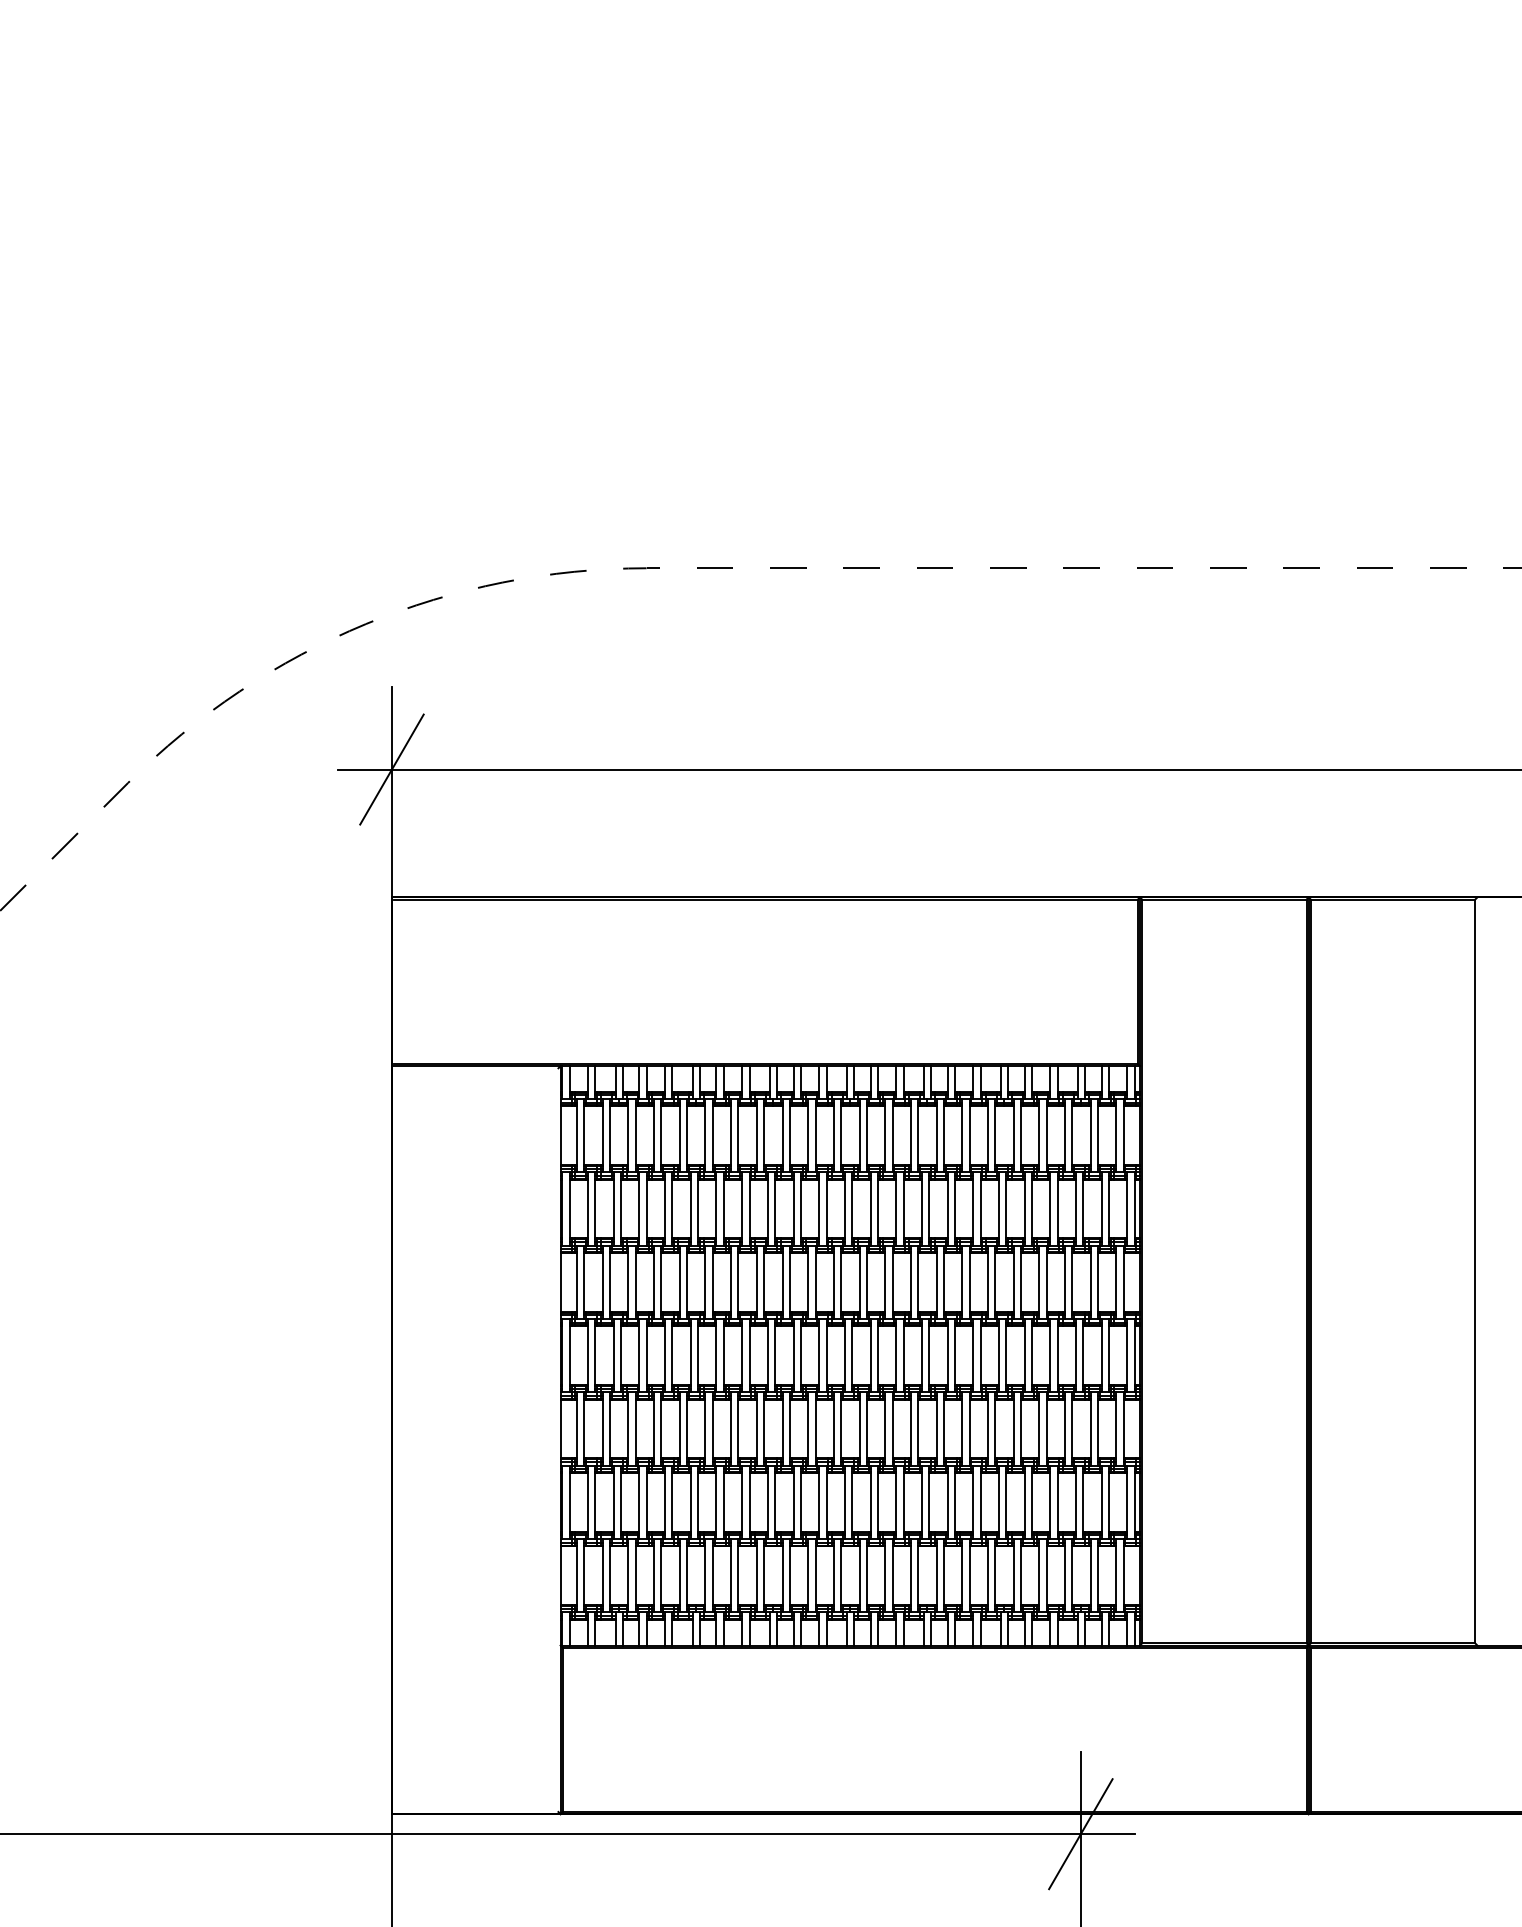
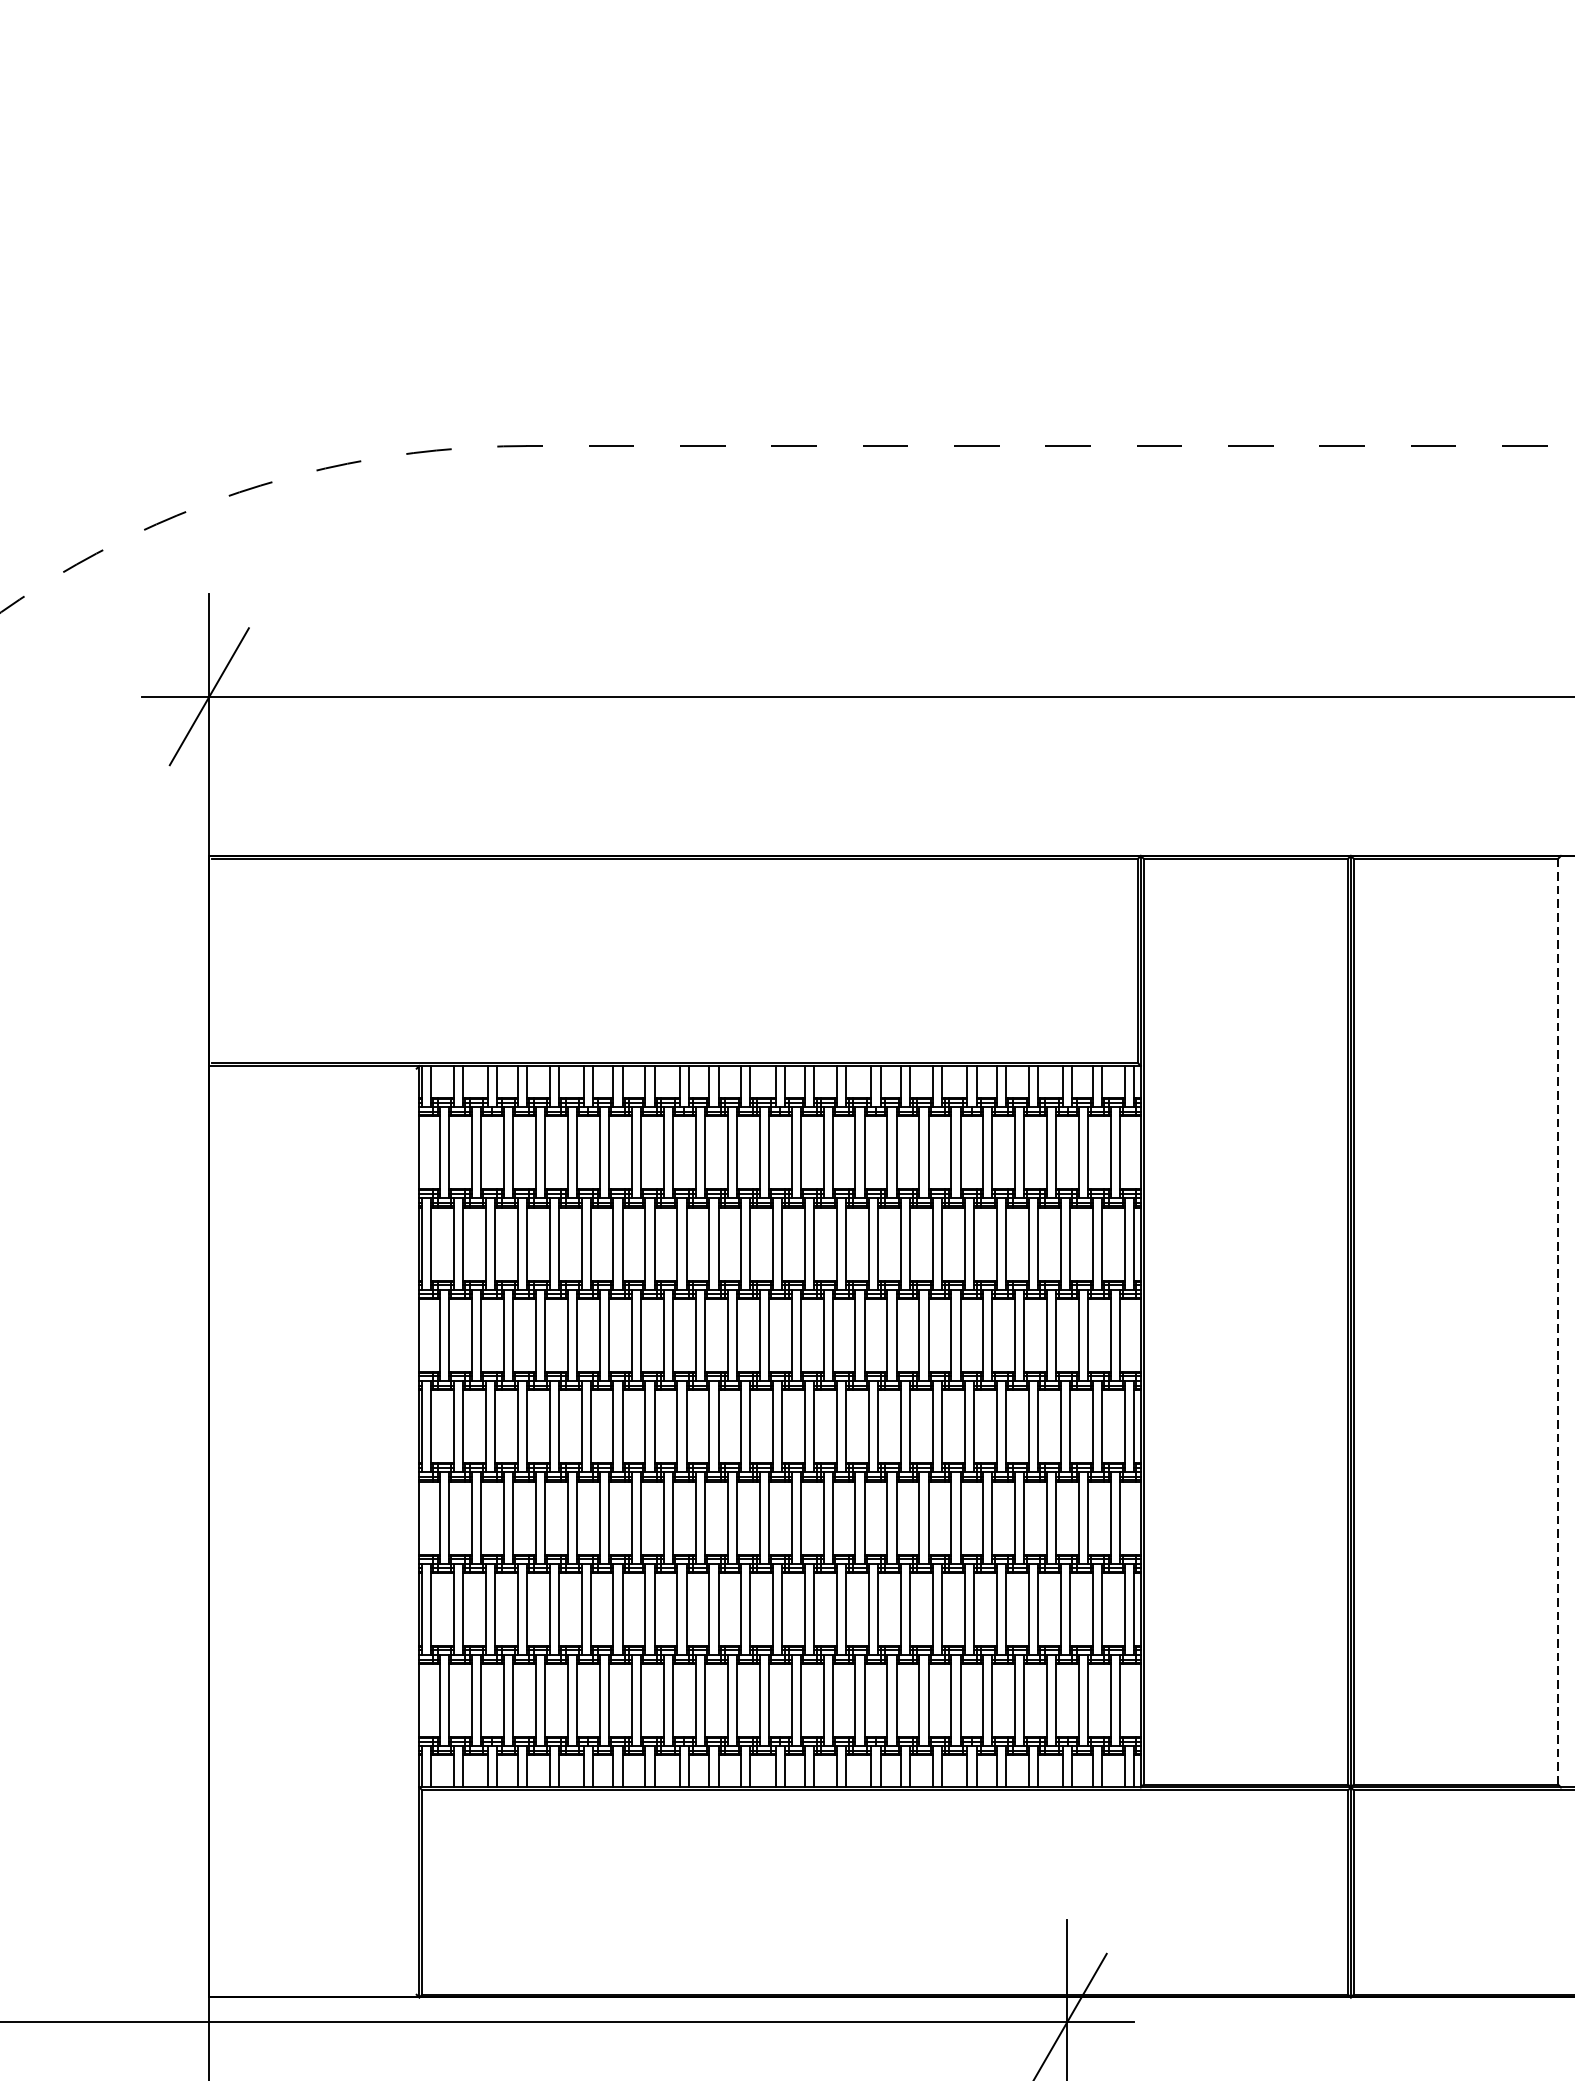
line: (1475, 1271) -> (1558, 1321), solid -> dashed

